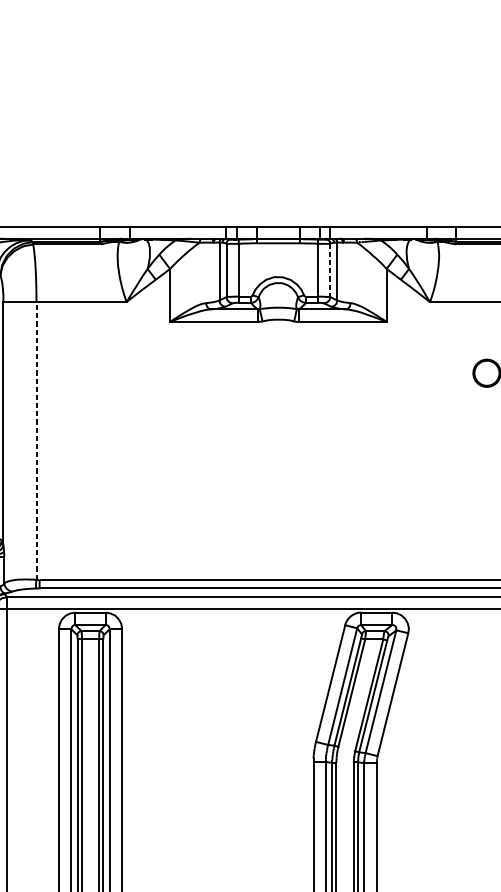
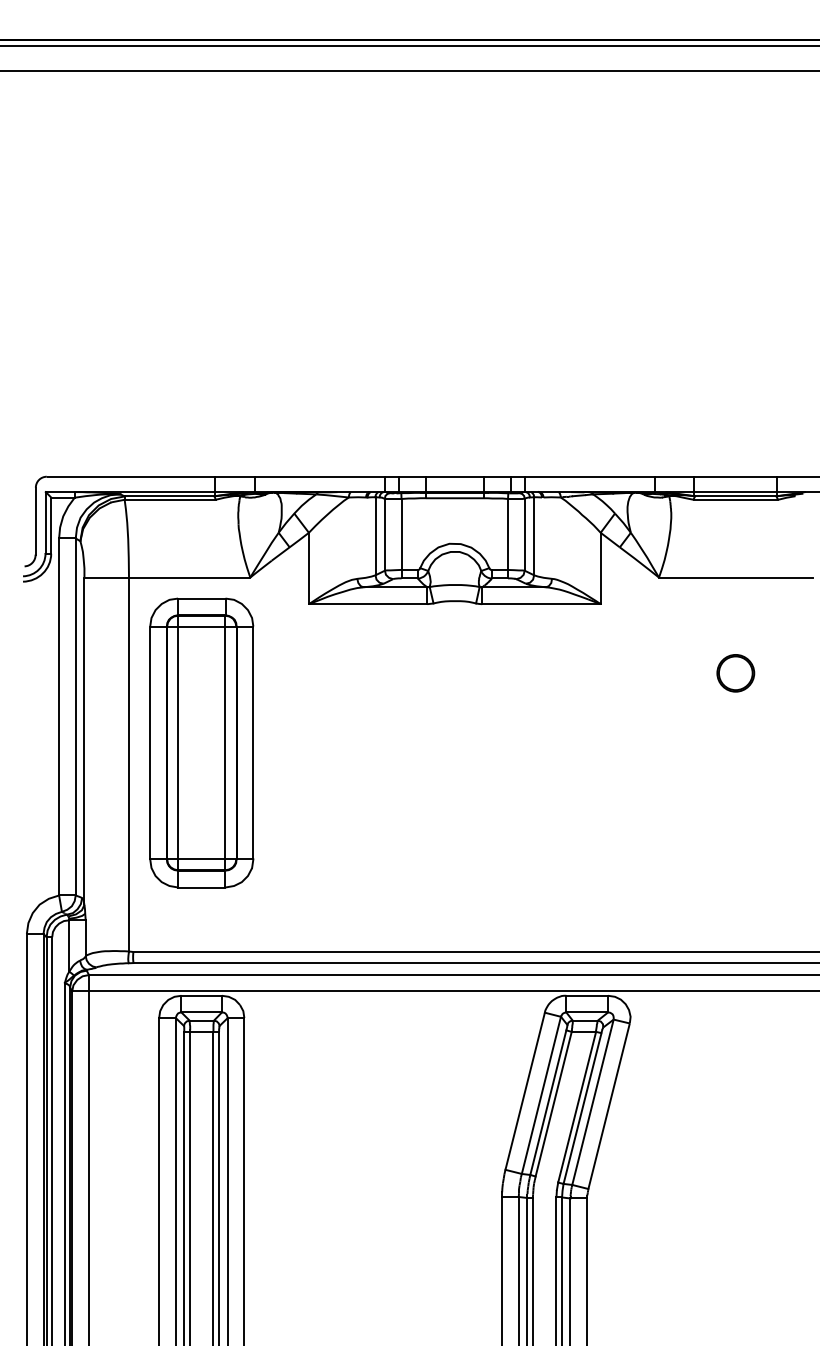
line: (330, 270) -> (524, 534), dashed -> solid
part: (90, 424) -> (201, 742), added
line: (36, 440) -> (129, 764), dashed -> solid

